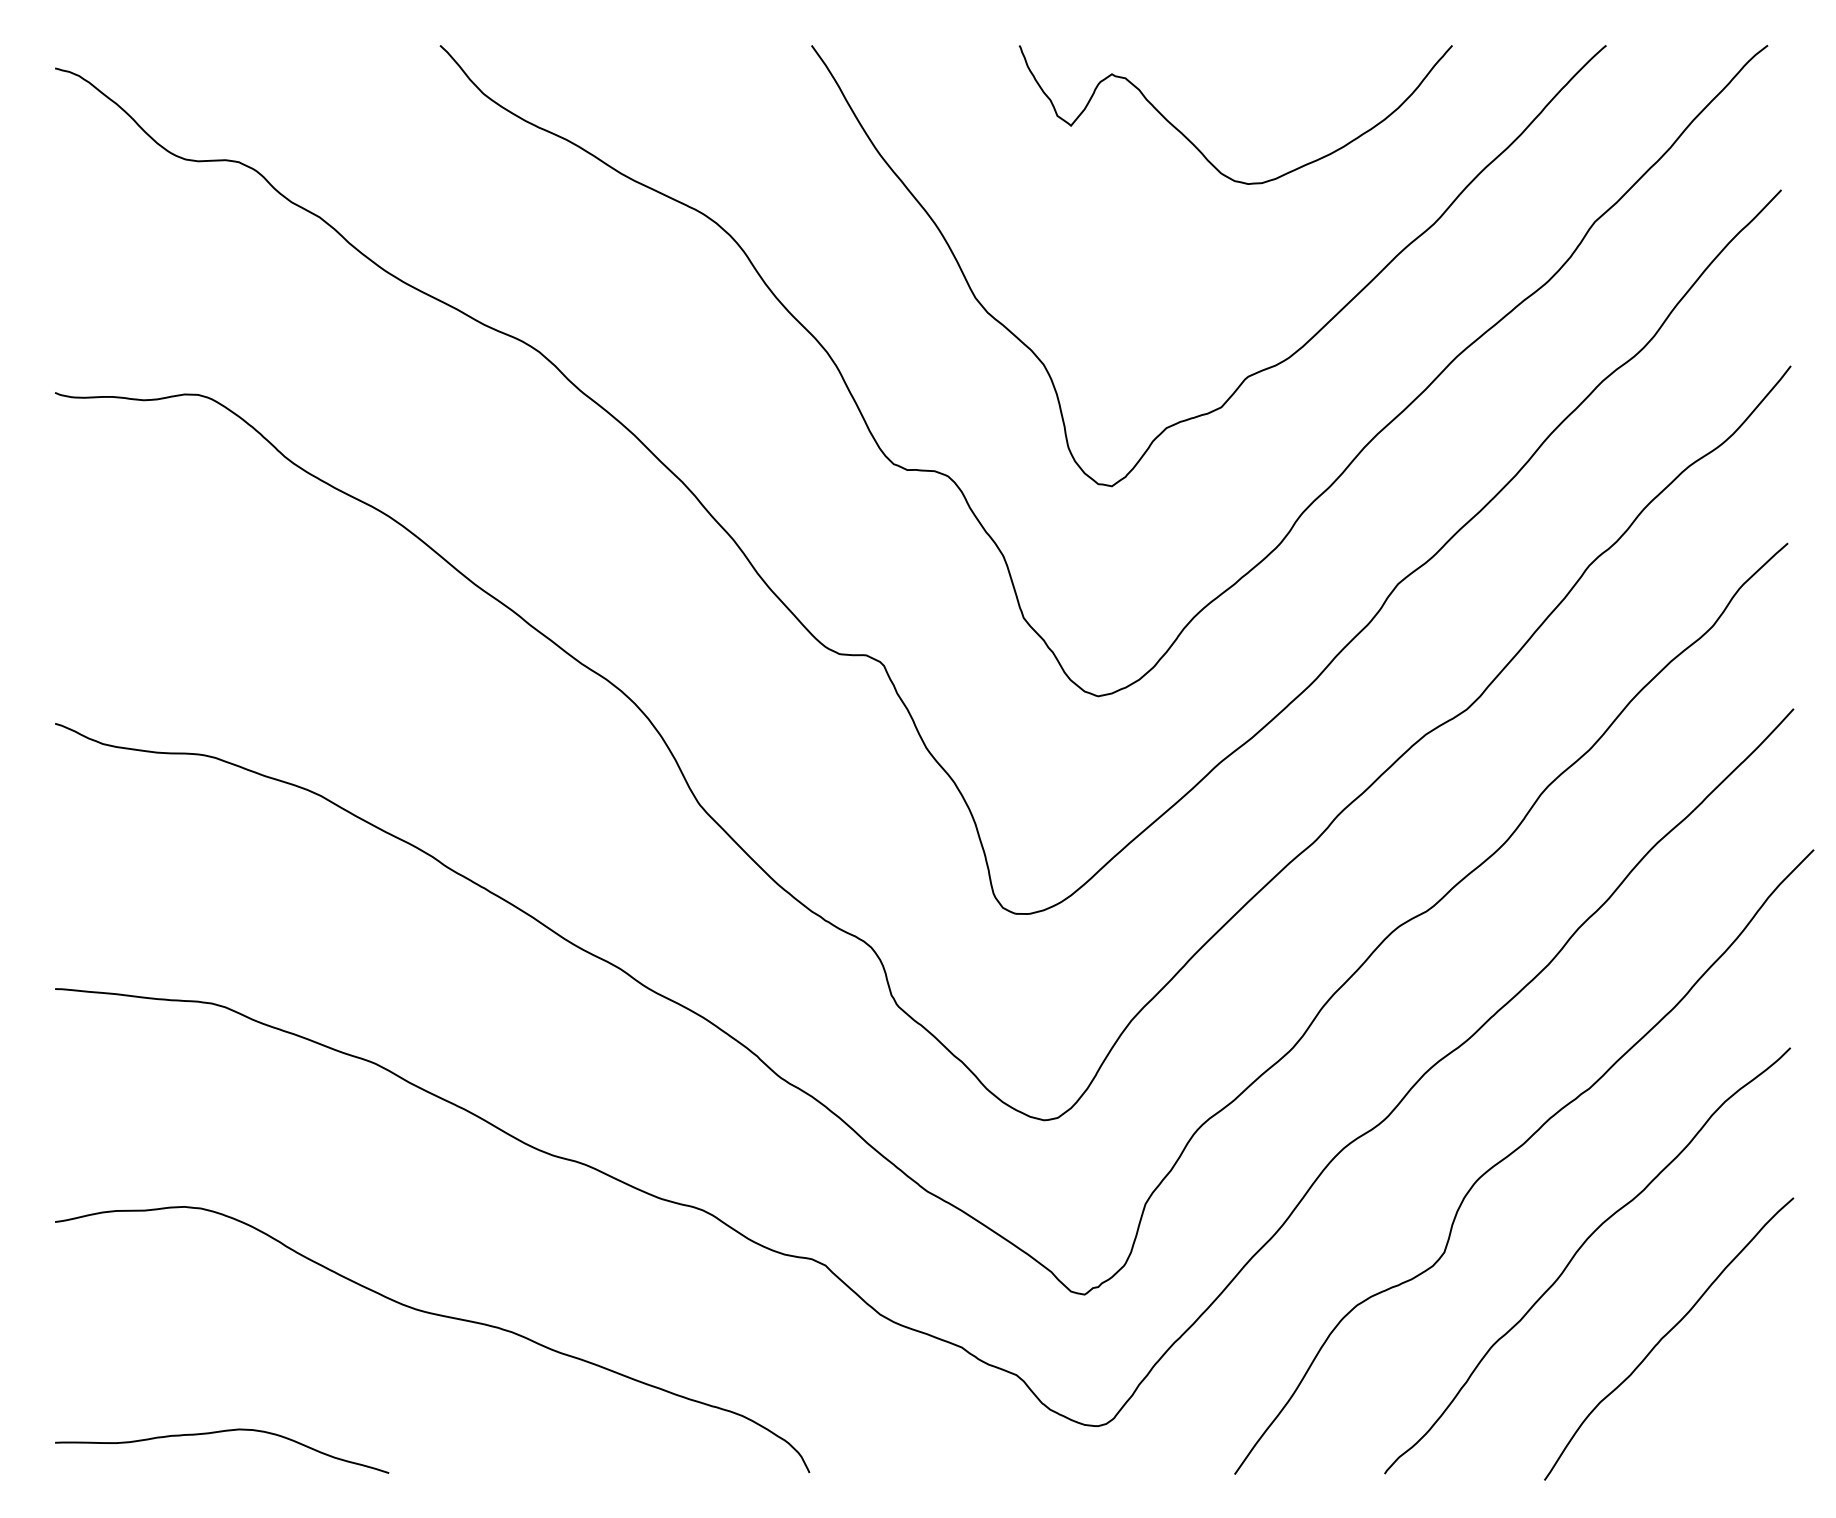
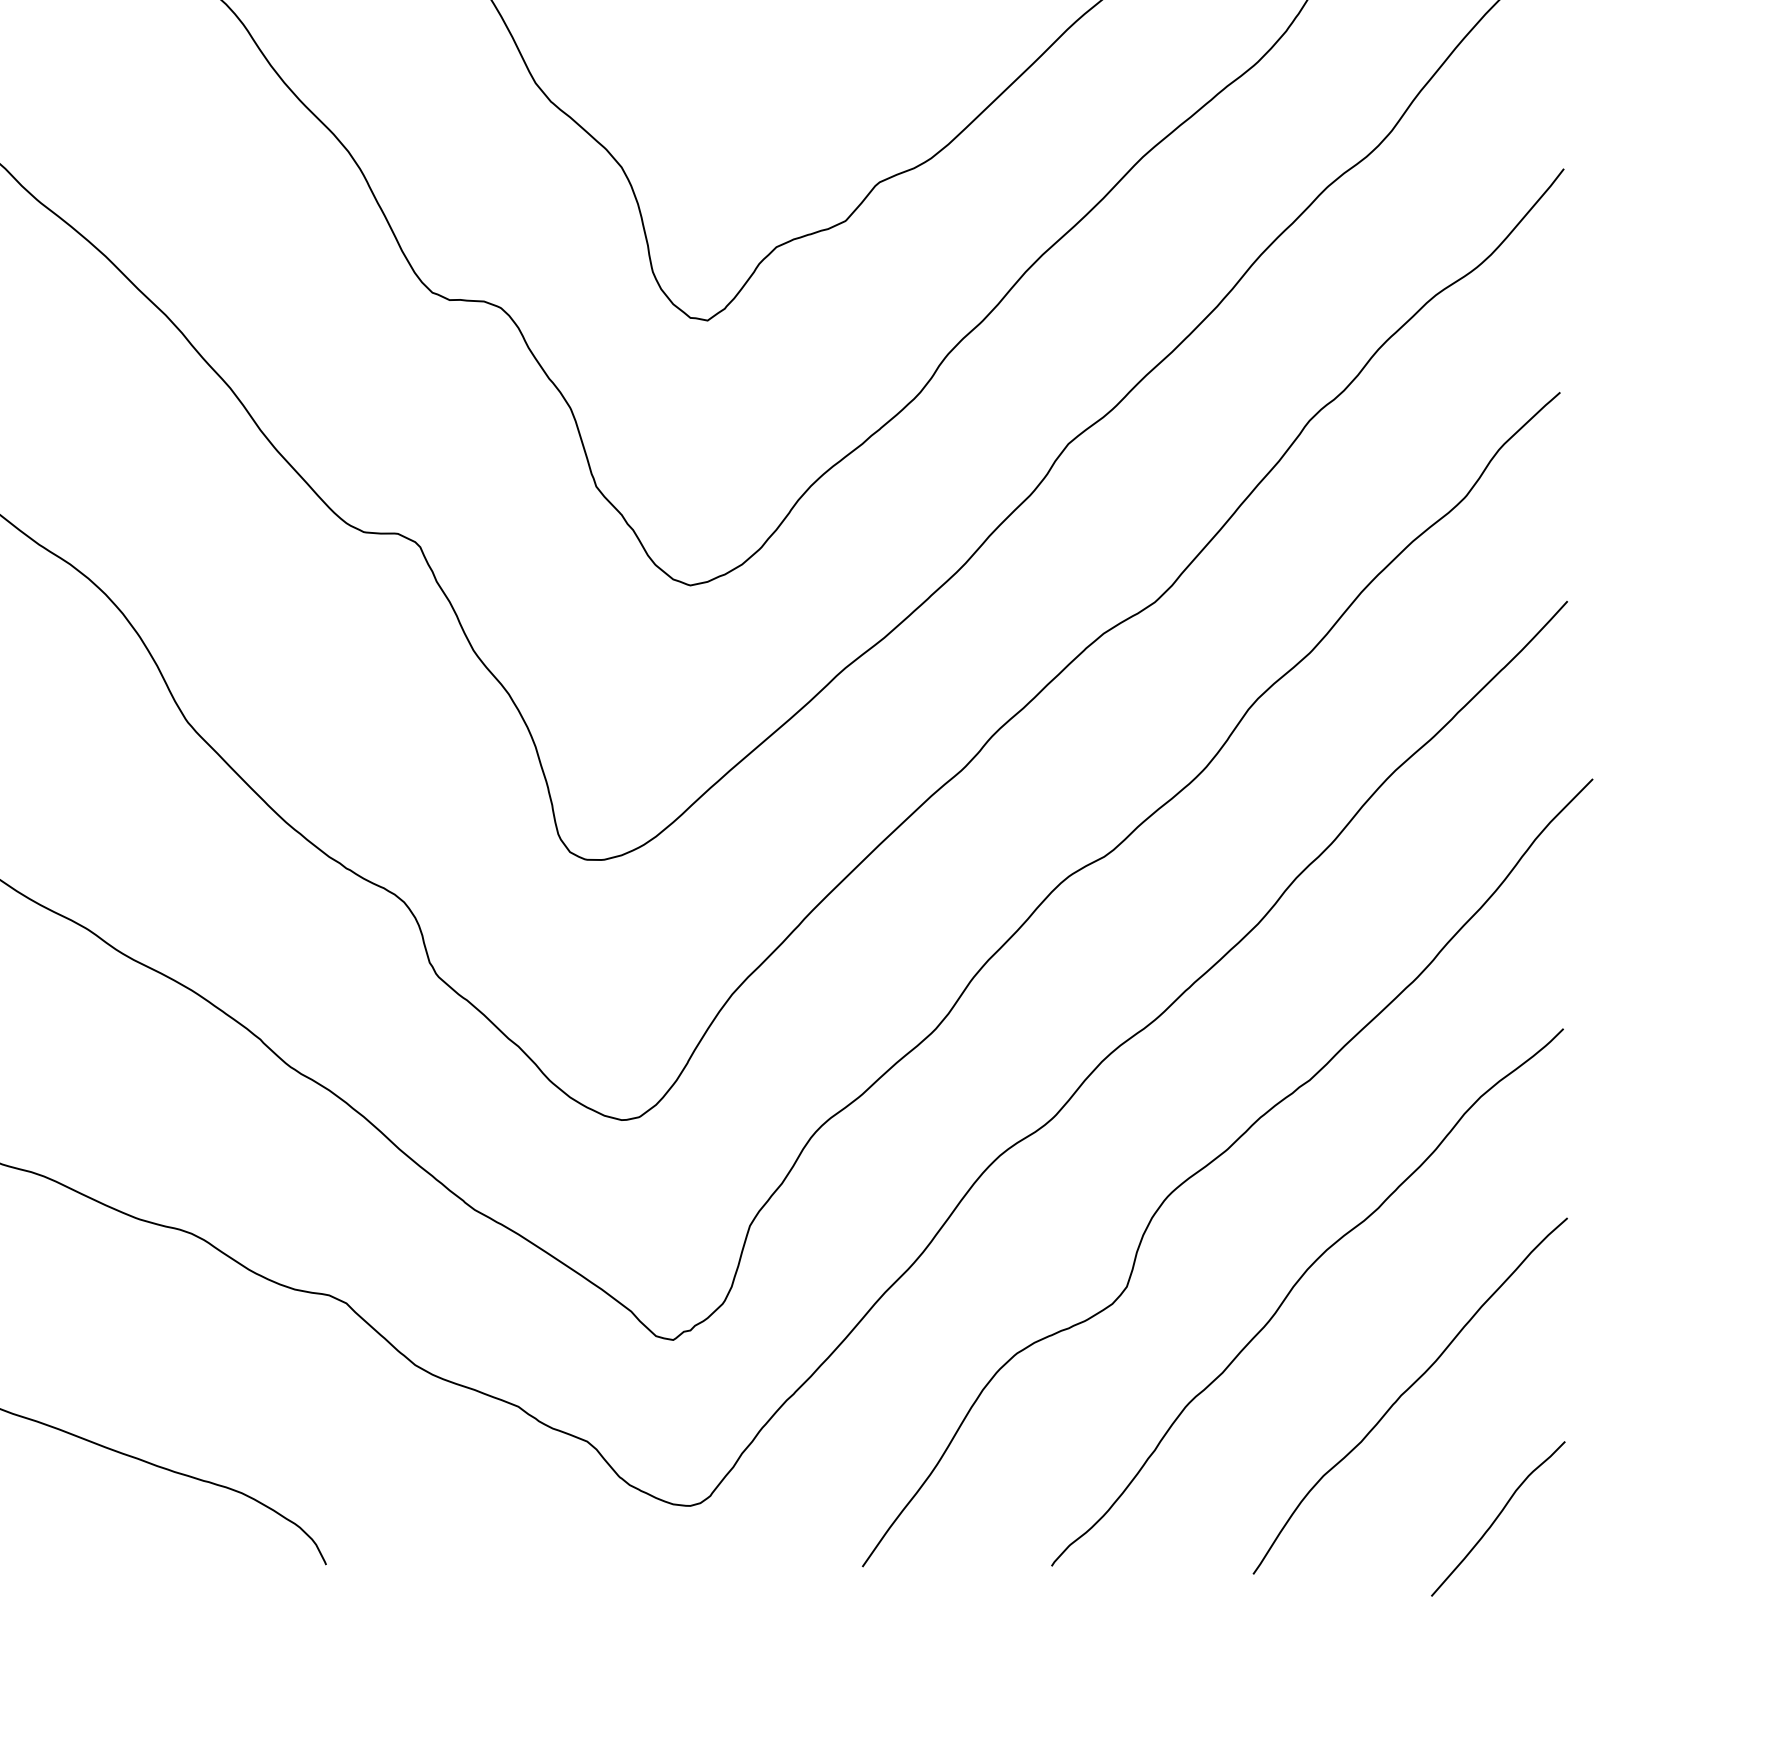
curve: (1738, 1436) -> (1497, 1518), added

